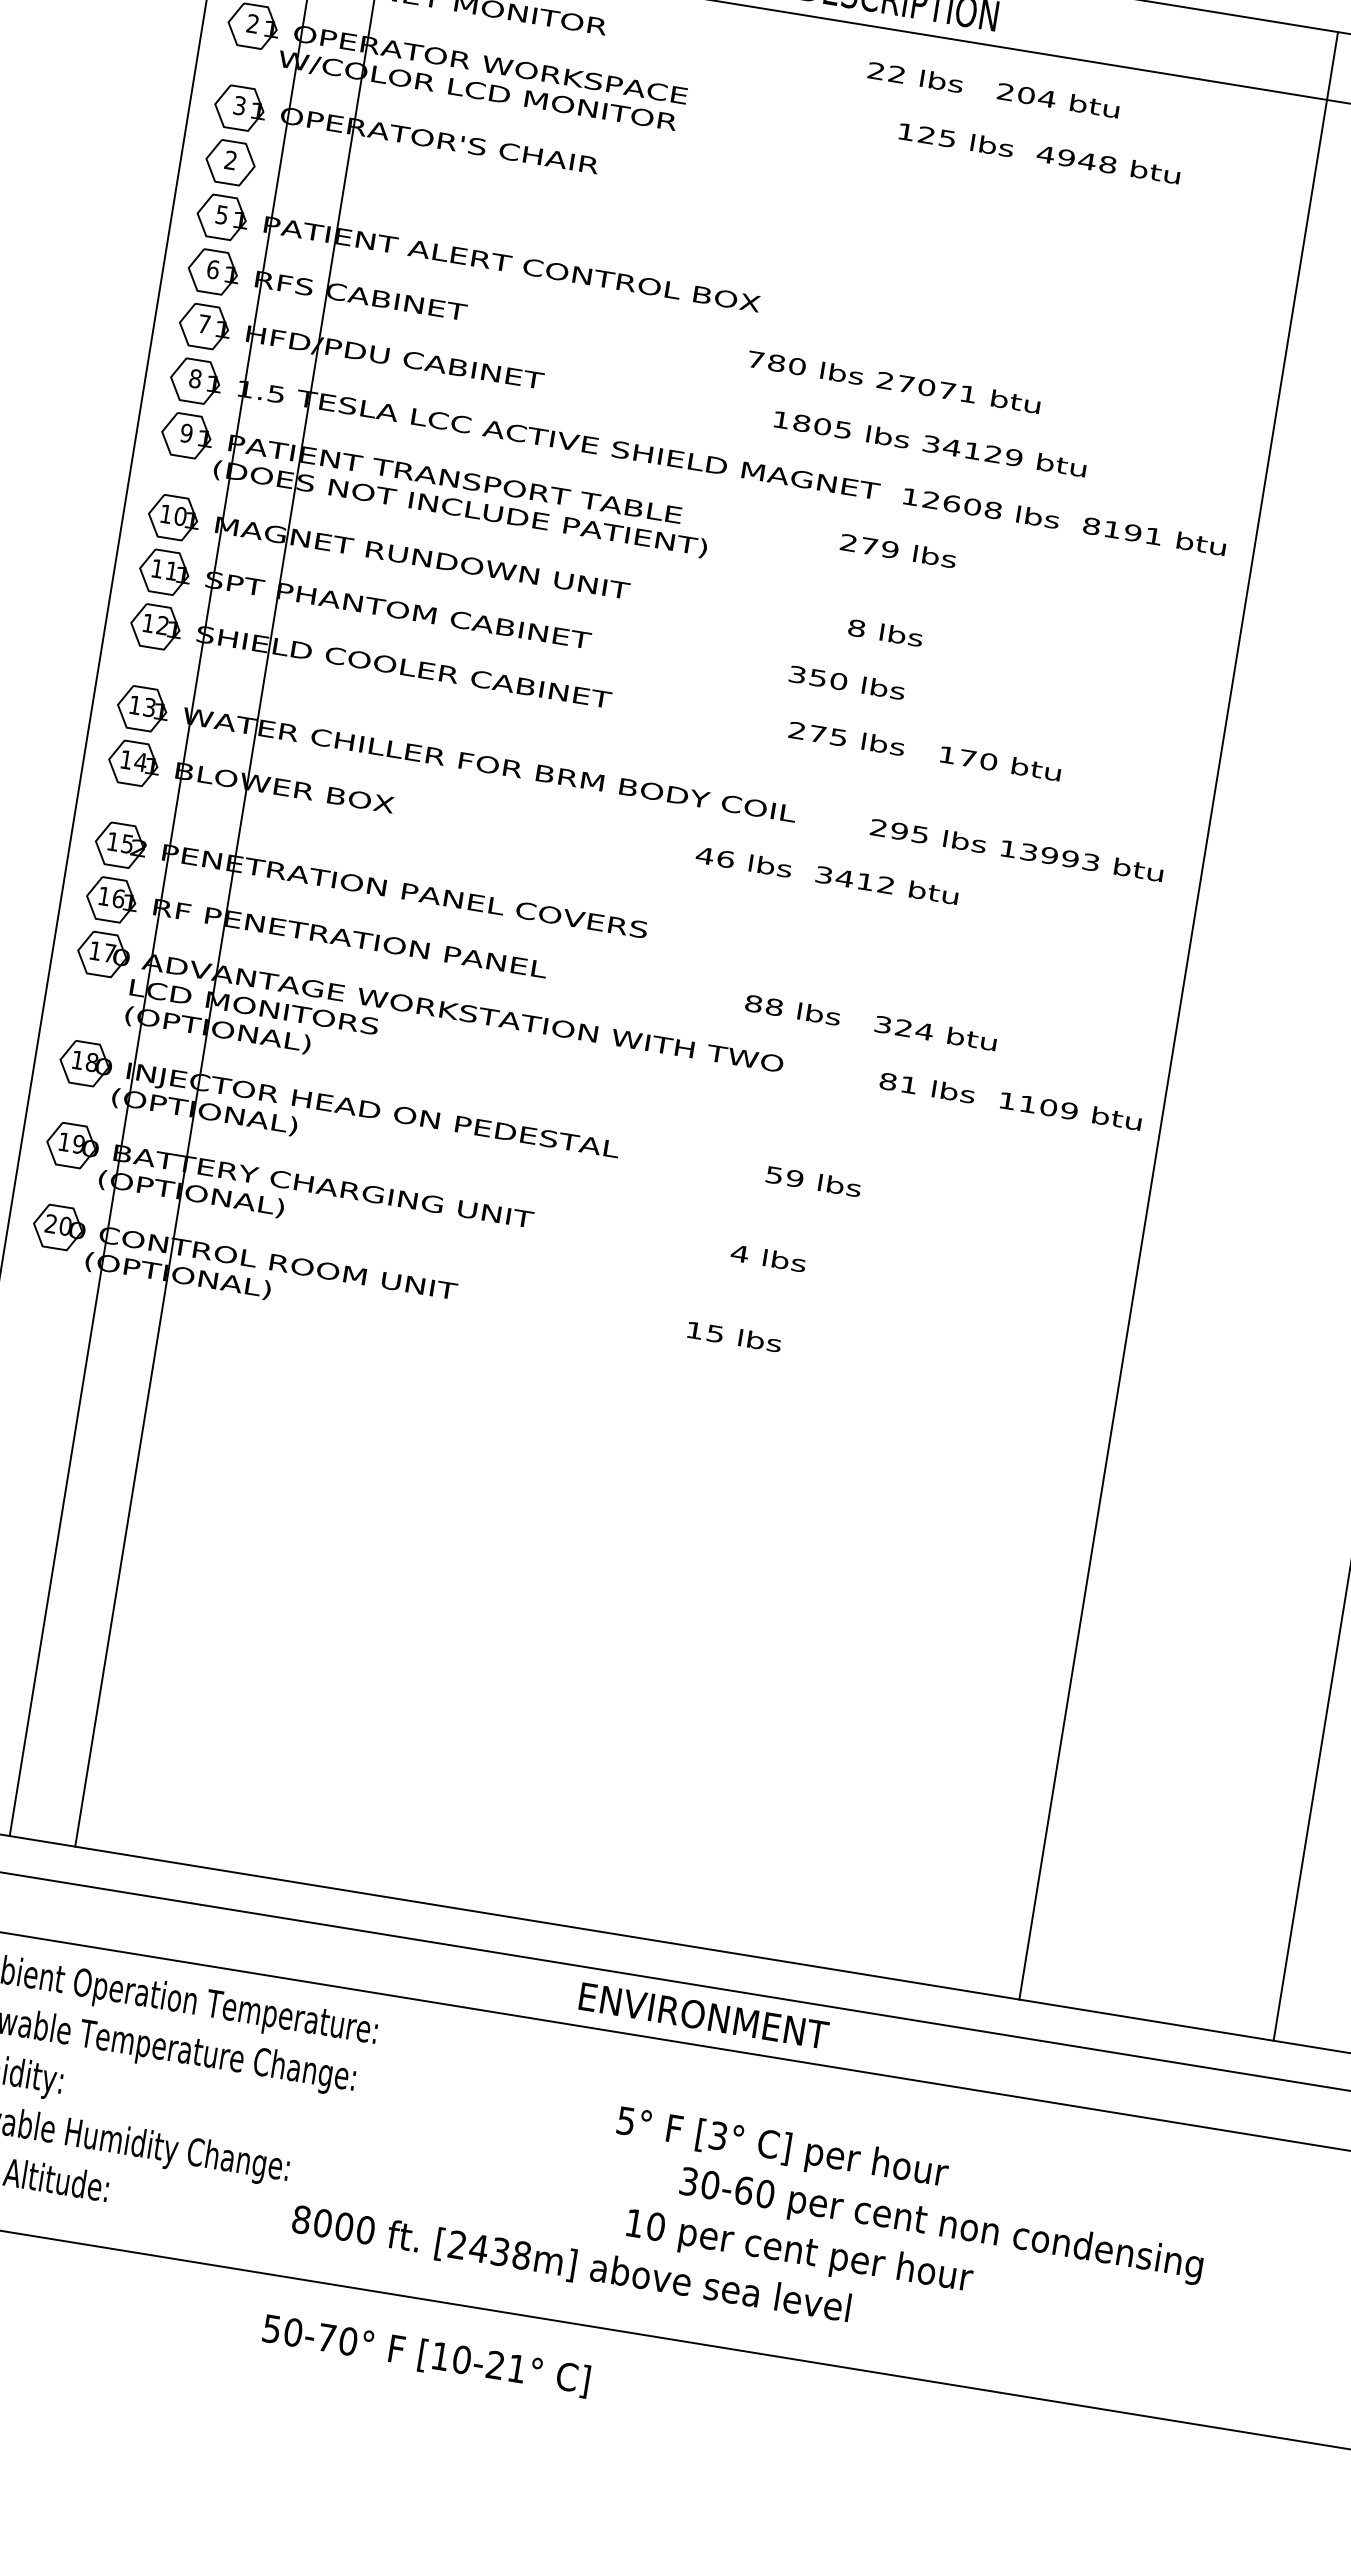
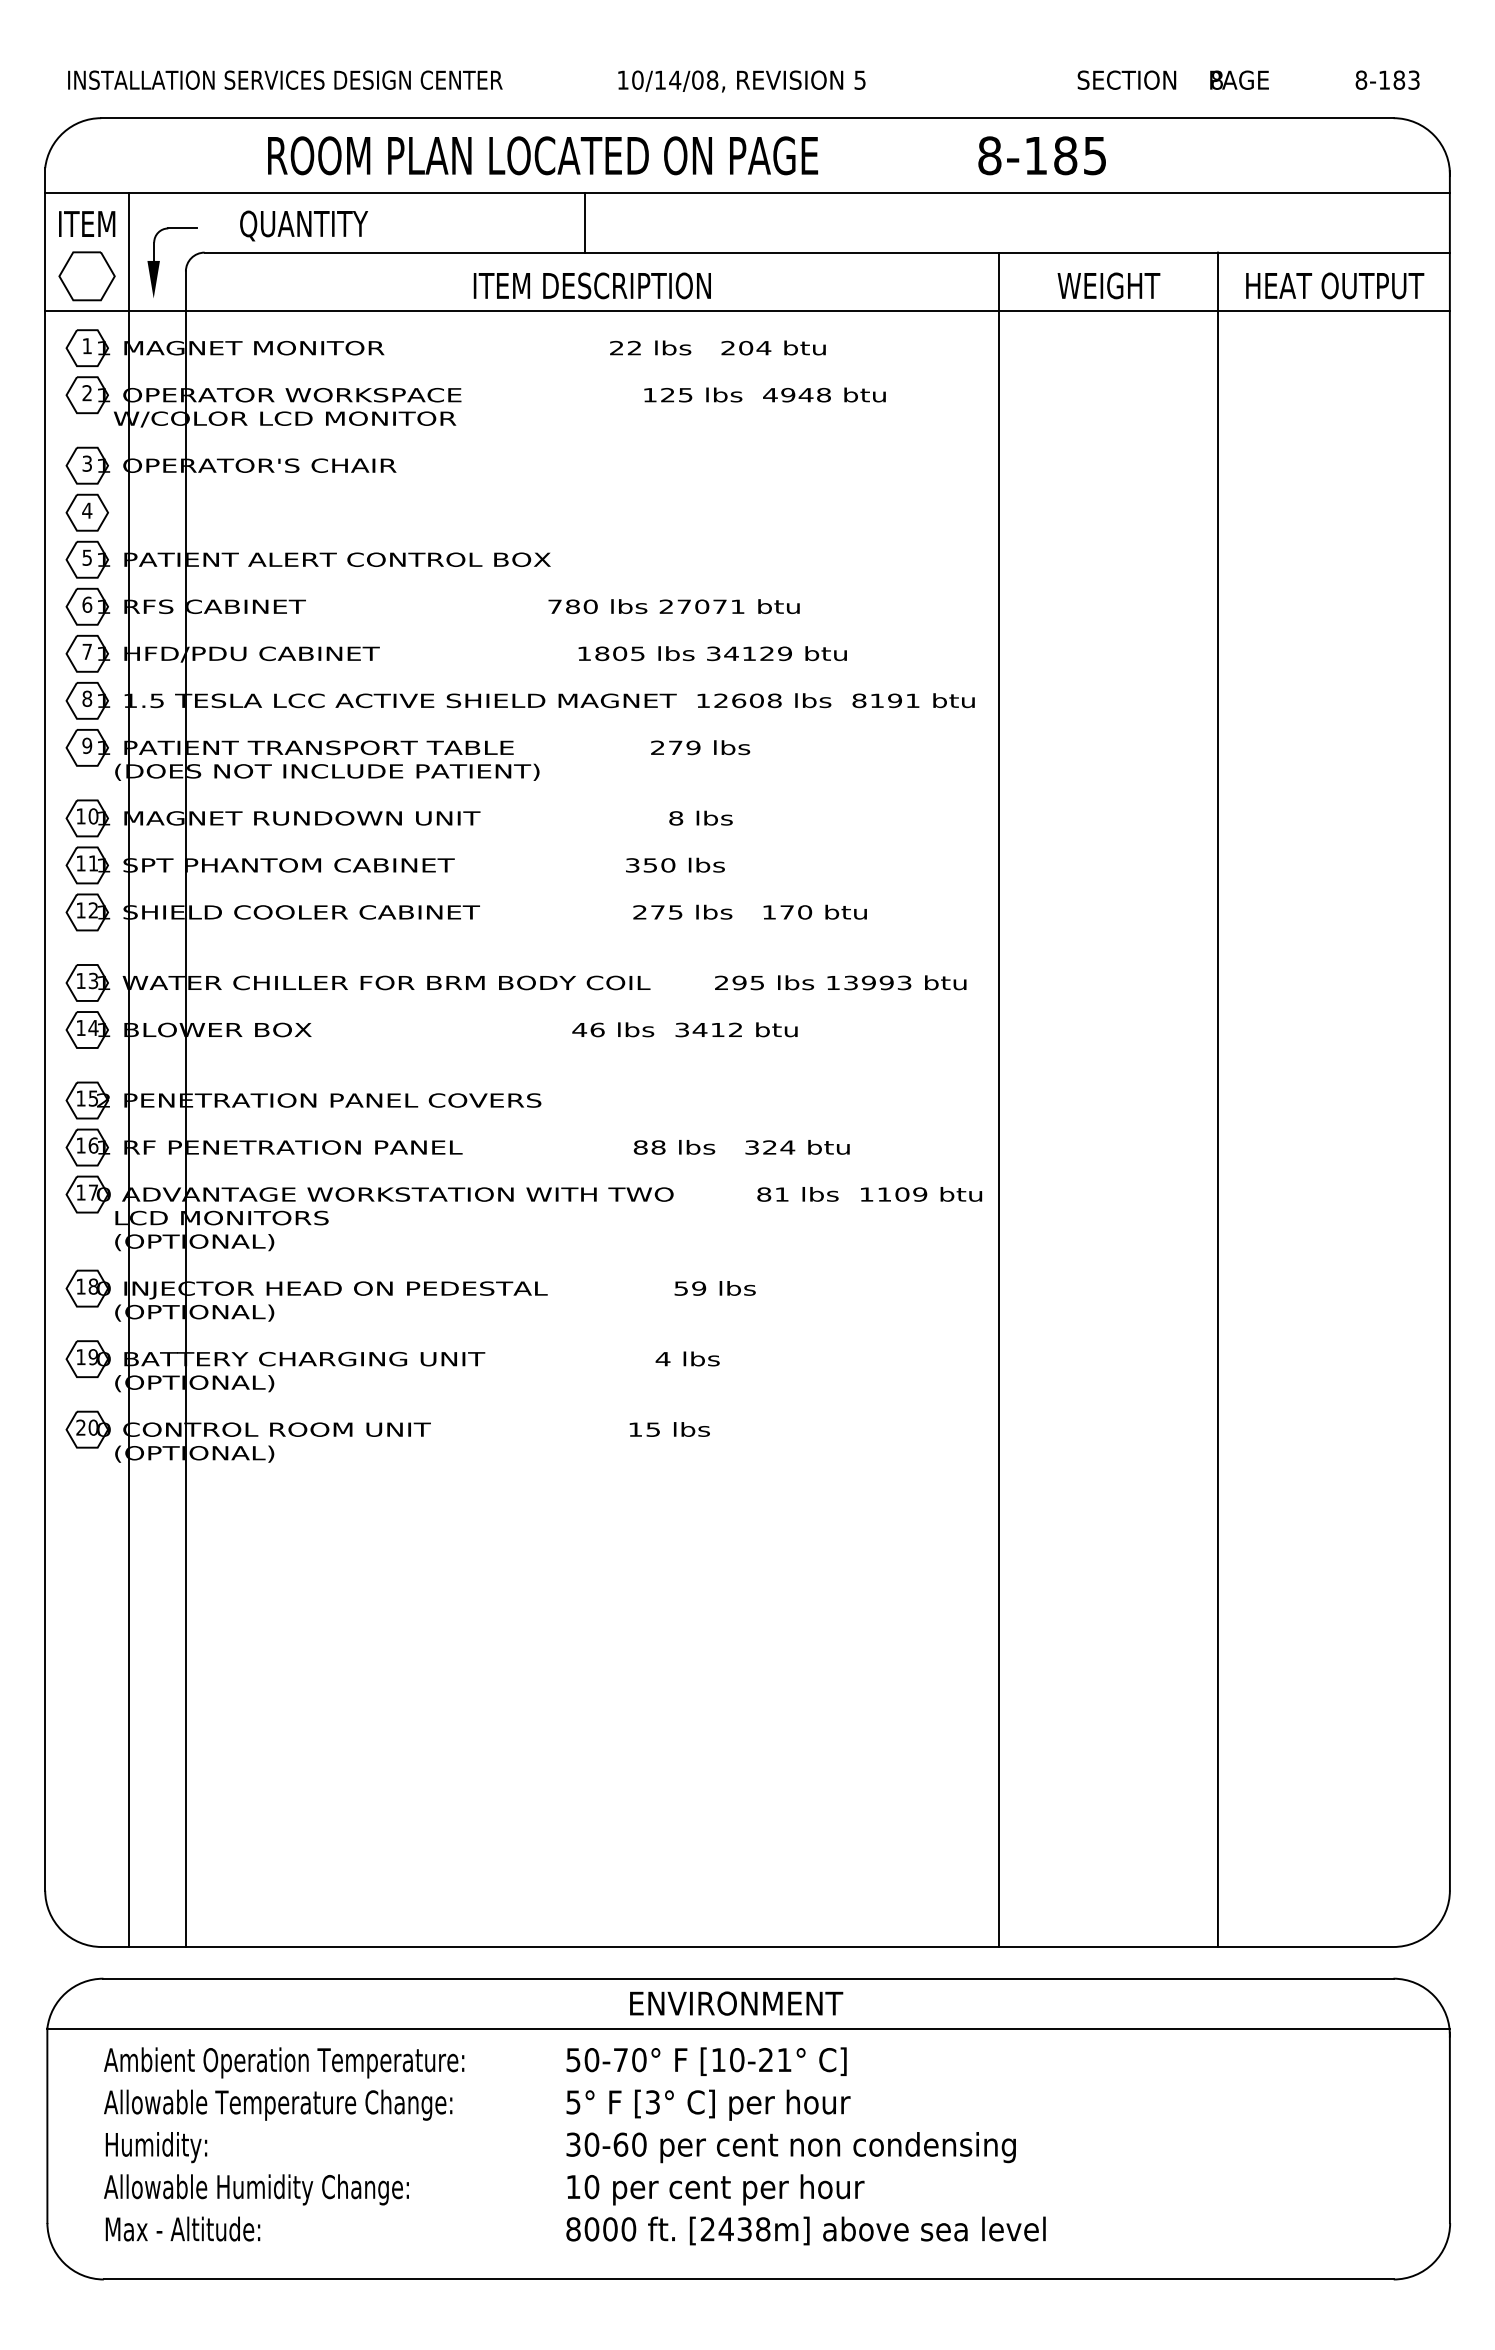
text: (231, 160) -> (87, 510), 2 -> 4
text: (782, 2148) -> (708, 2104), moved
text: (940, 2225) -> (790, 2147), moved
text: (799, 2252) -> (715, 2189), moved
text: (570, 2264) -> (805, 2230), moved
text: (426, 2355) -> (706, 2061), moved

